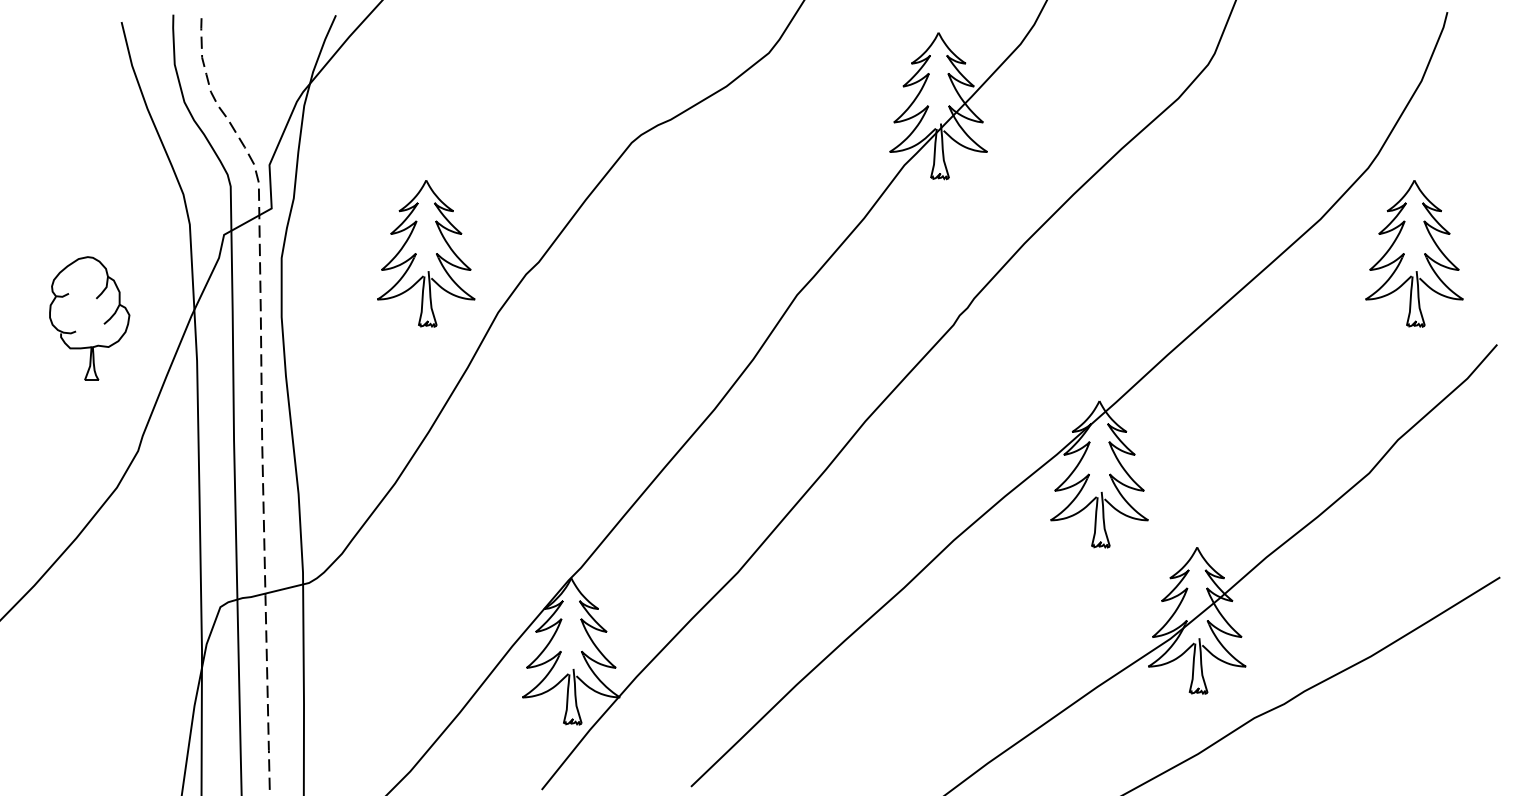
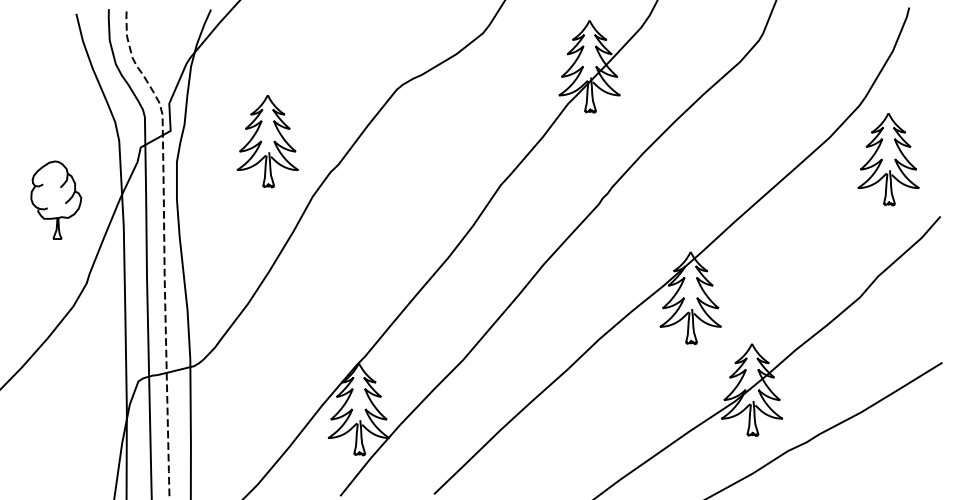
part: (425, 253) -> (267, 141), moved

